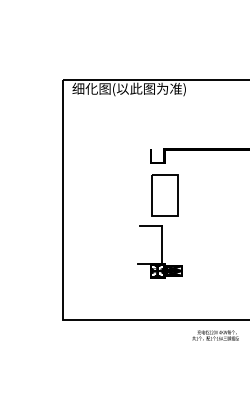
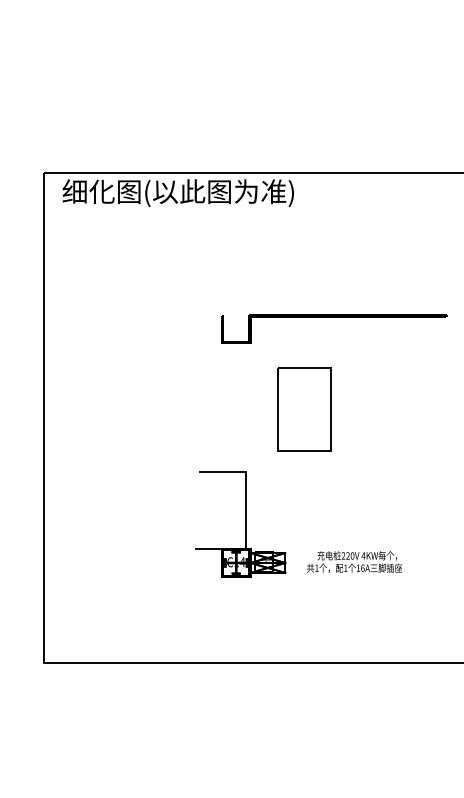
part: (164, 195) -> (303, 409), moved
text: (215, 335) -> (354, 561), moved

